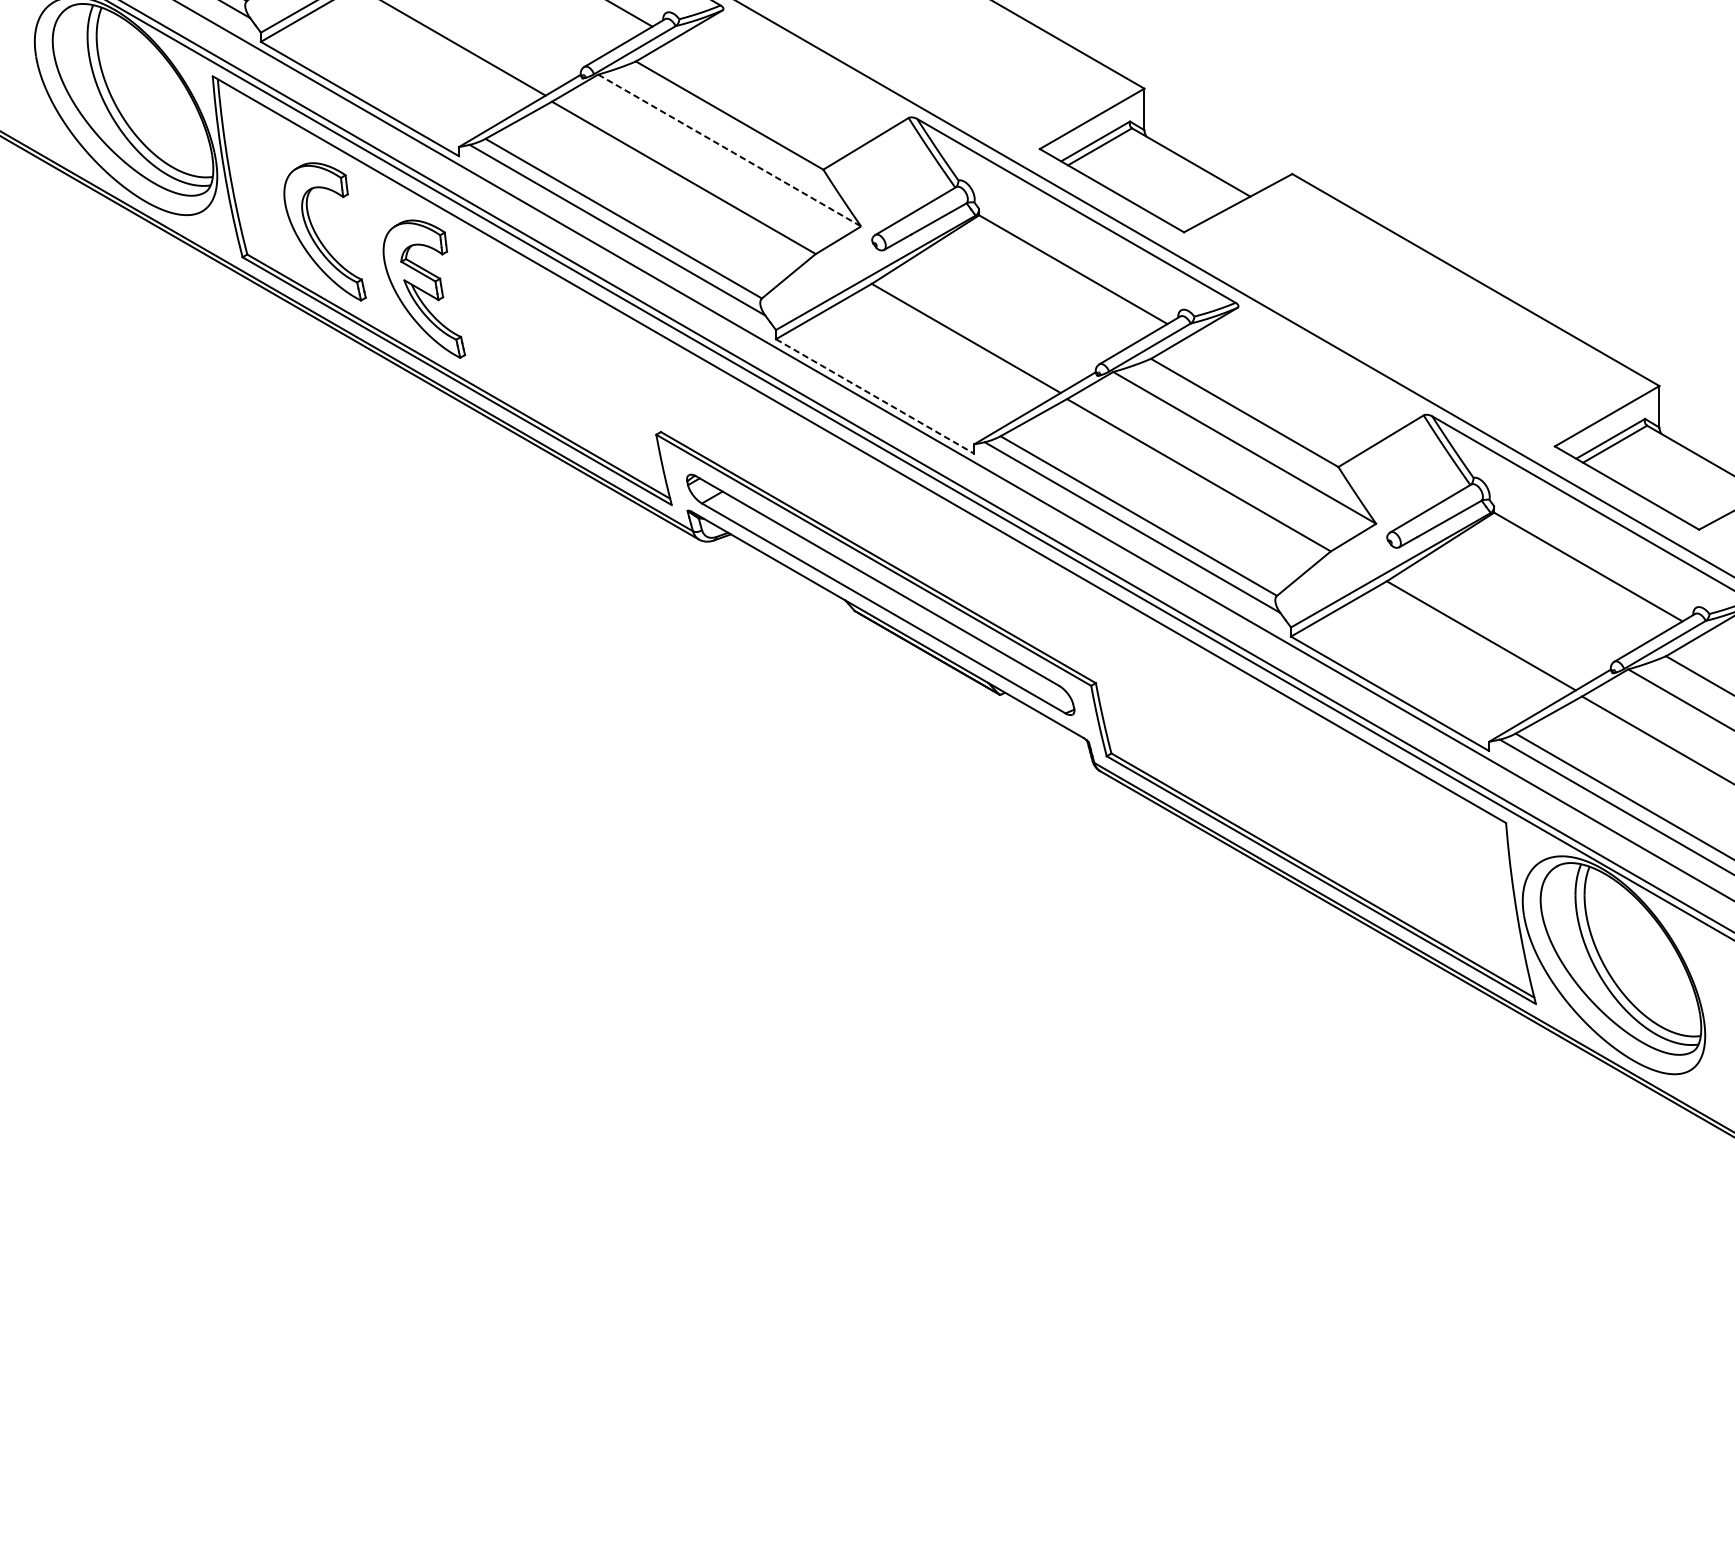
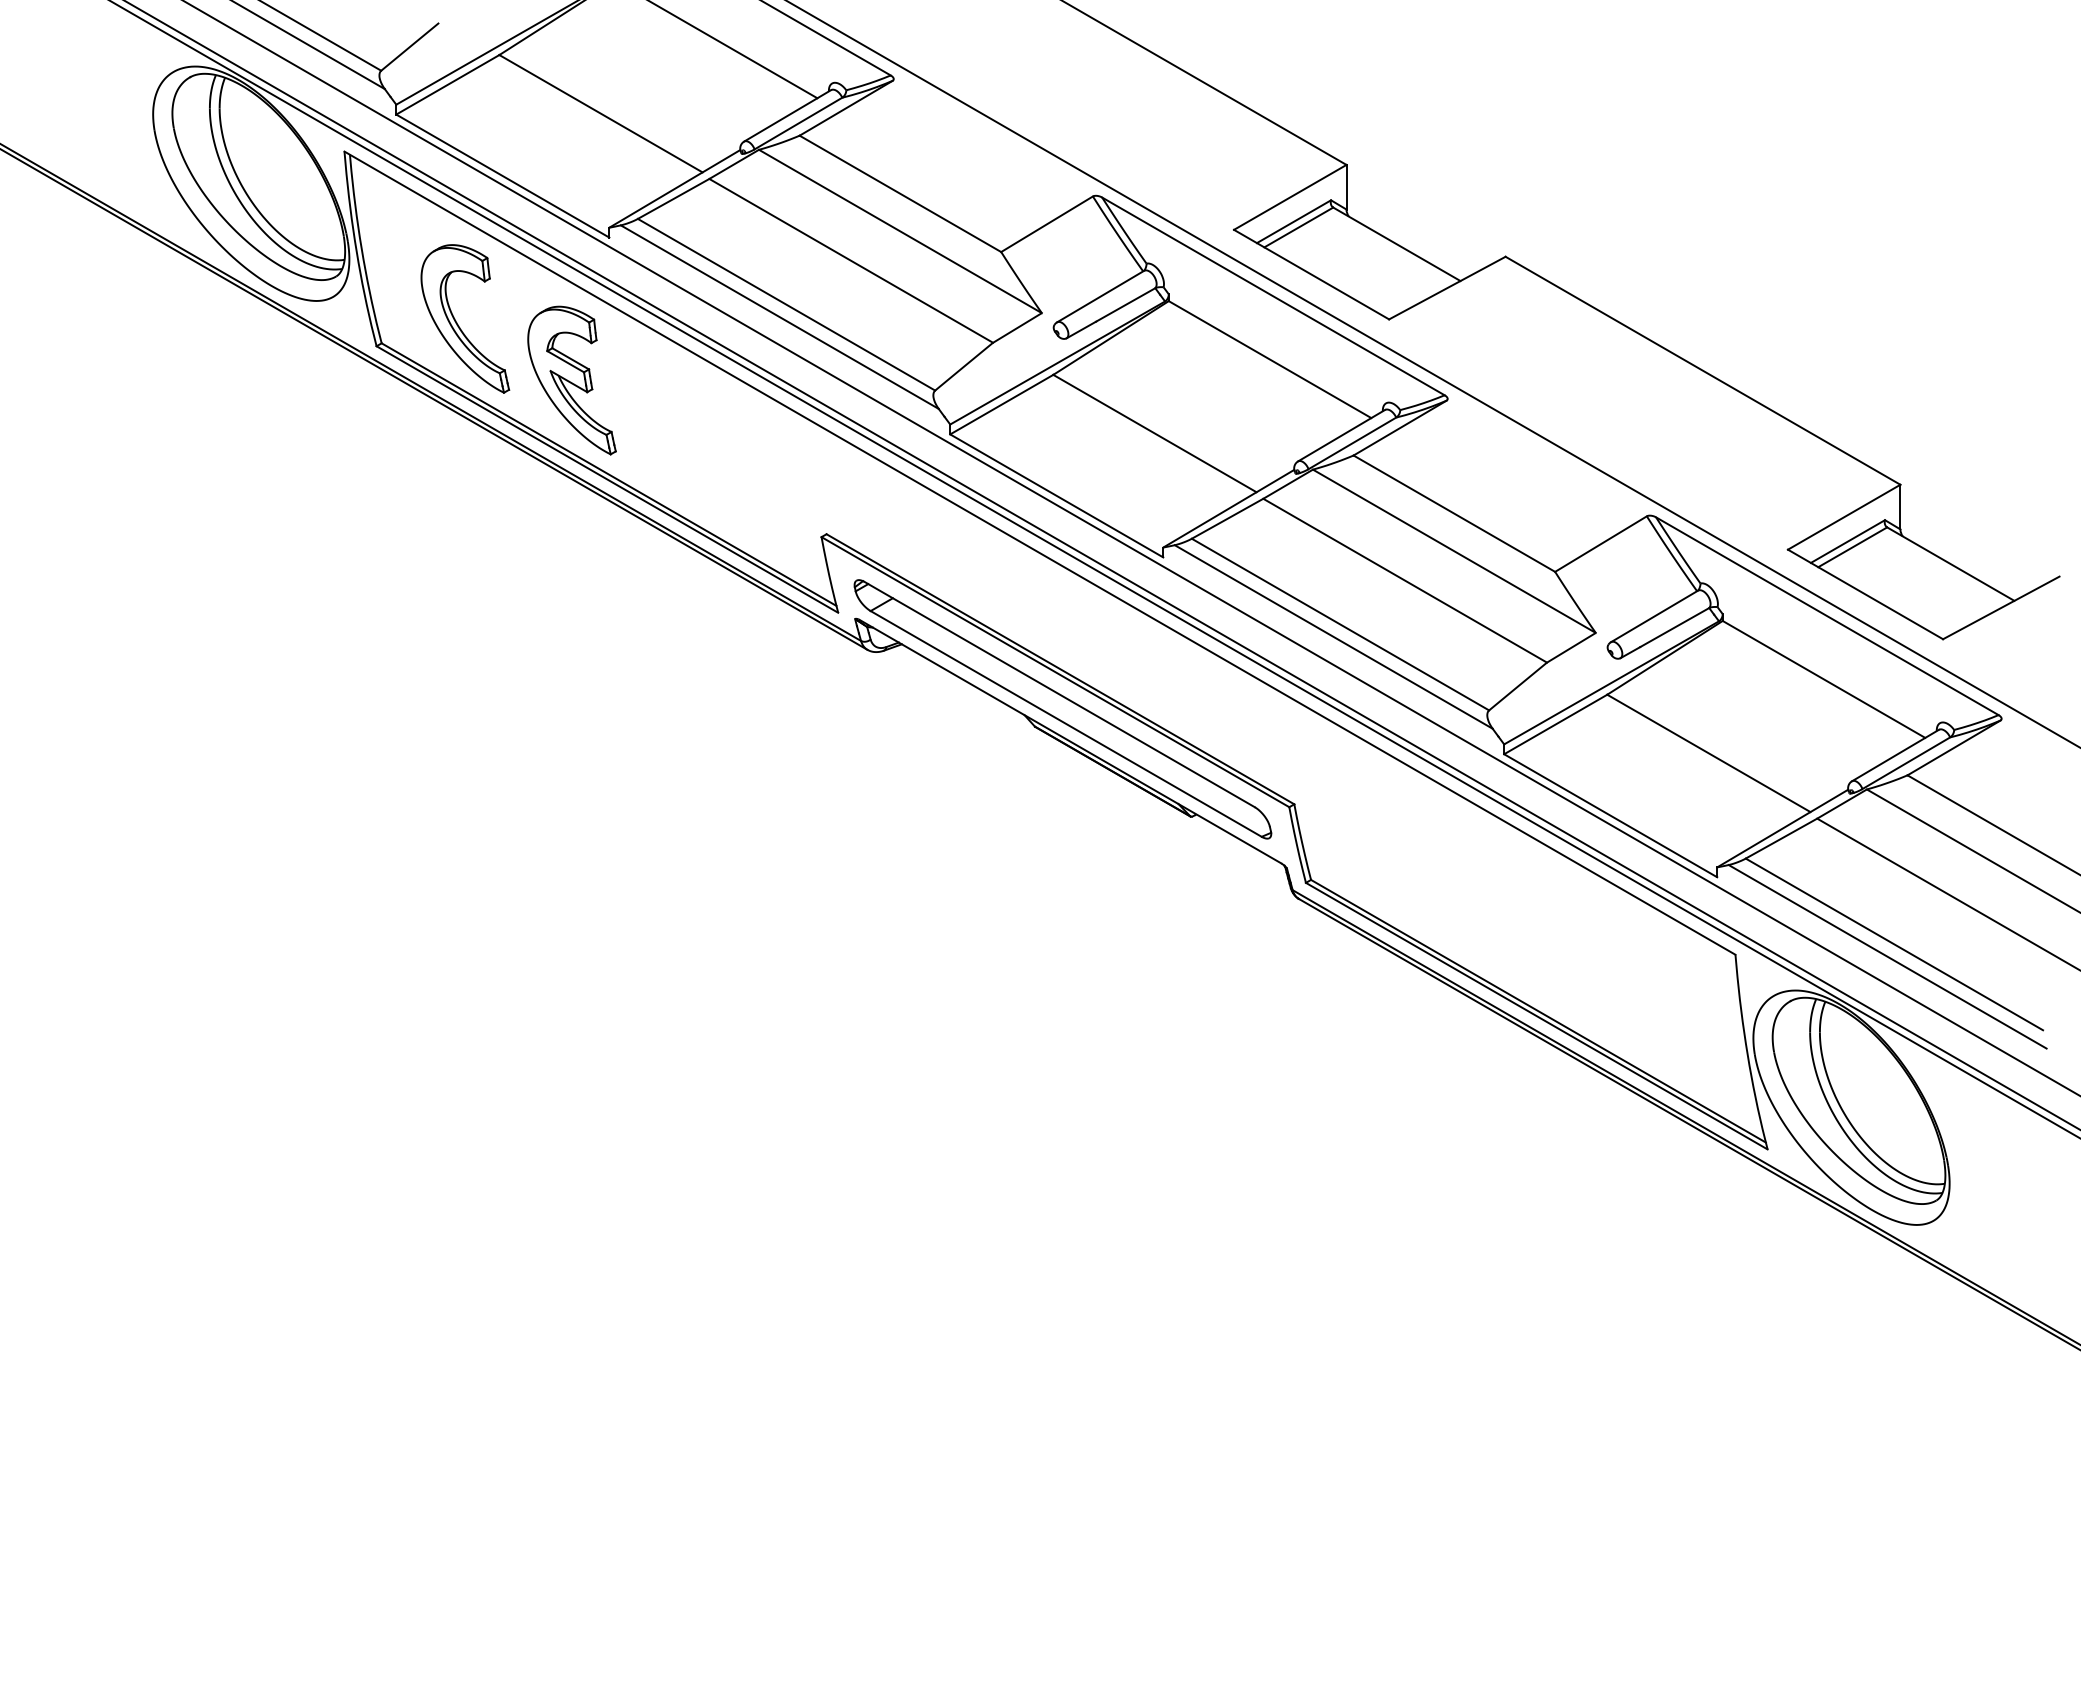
line: (729, 150) -> (900, 231), dashed -> solid
line: (875, 396) -> (1057, 496), dashed -> solid

